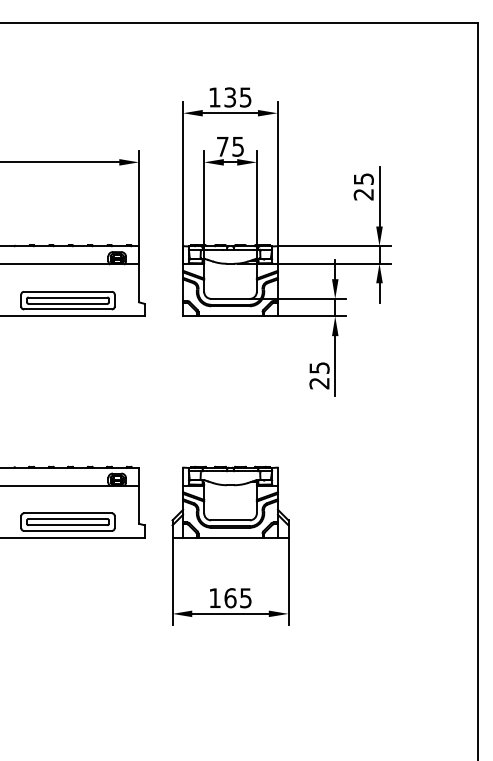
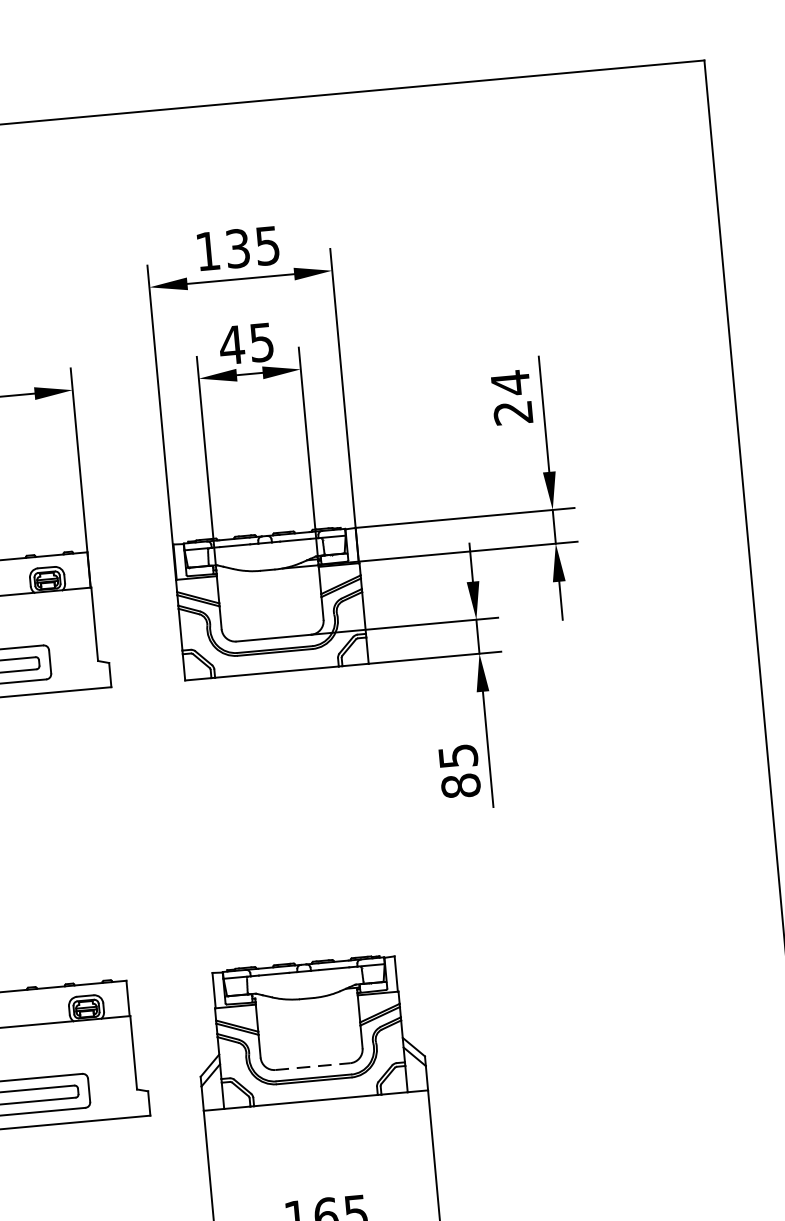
text: (222, 146) -> (231, 344), 75 -> 45
text: (363, 178) -> (509, 381), 25 -> 24
text: (319, 383) -> (460, 786), 25 -> 85
line: (231, 520) -> (314, 1066), solid -> dashed

